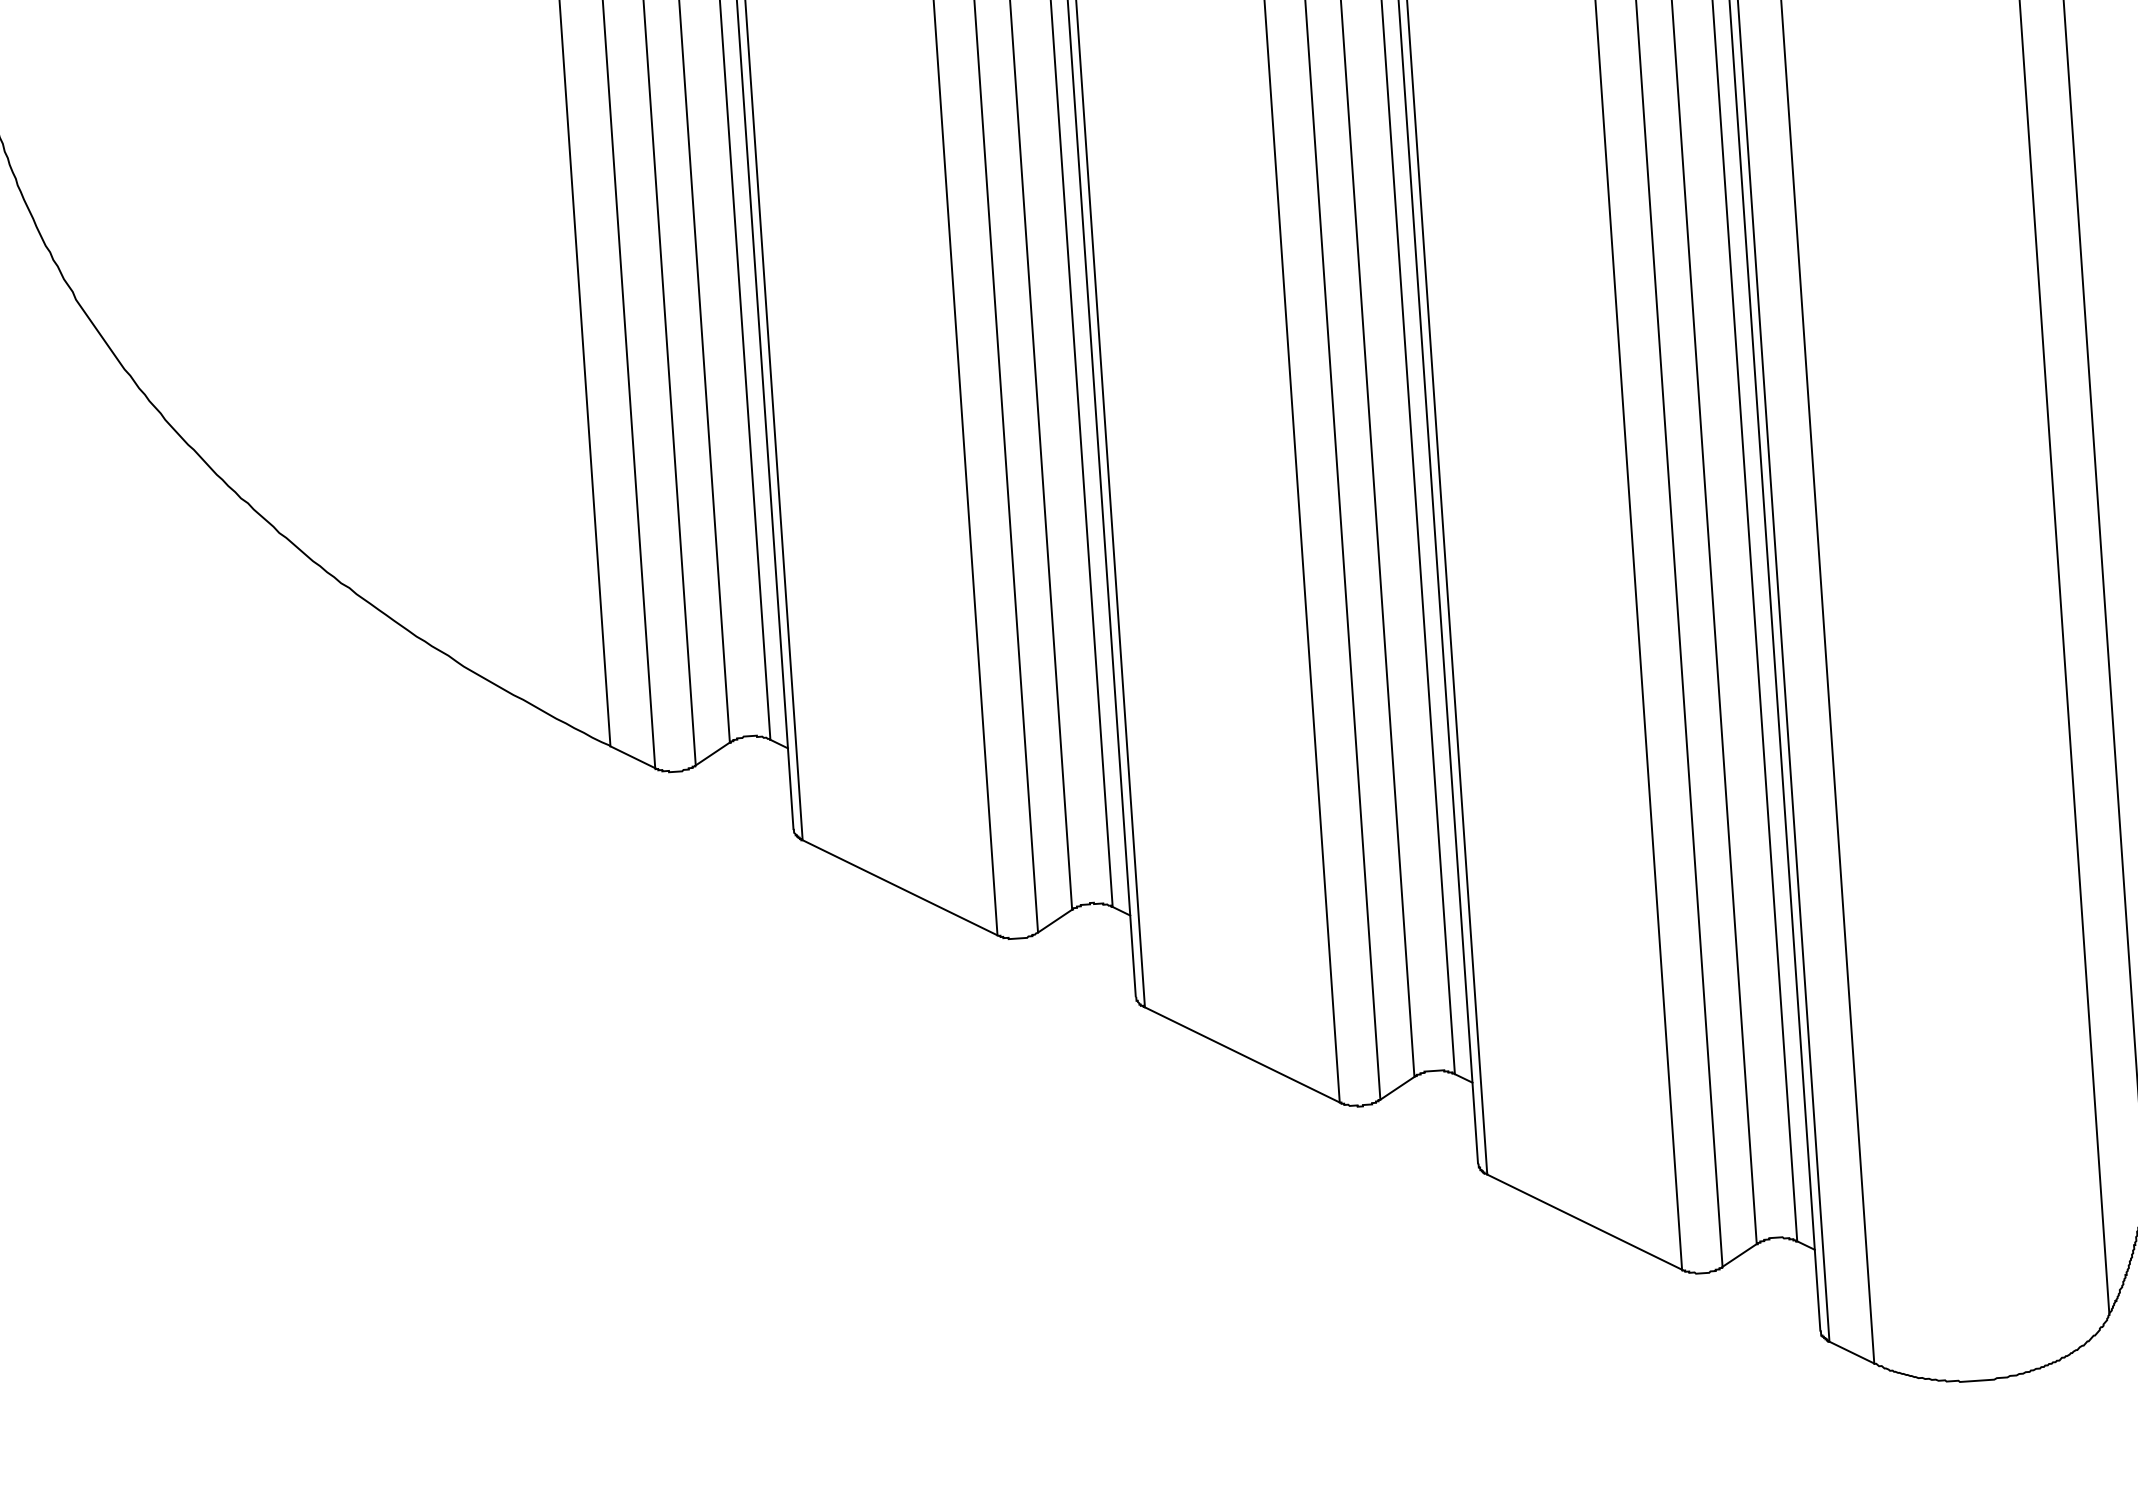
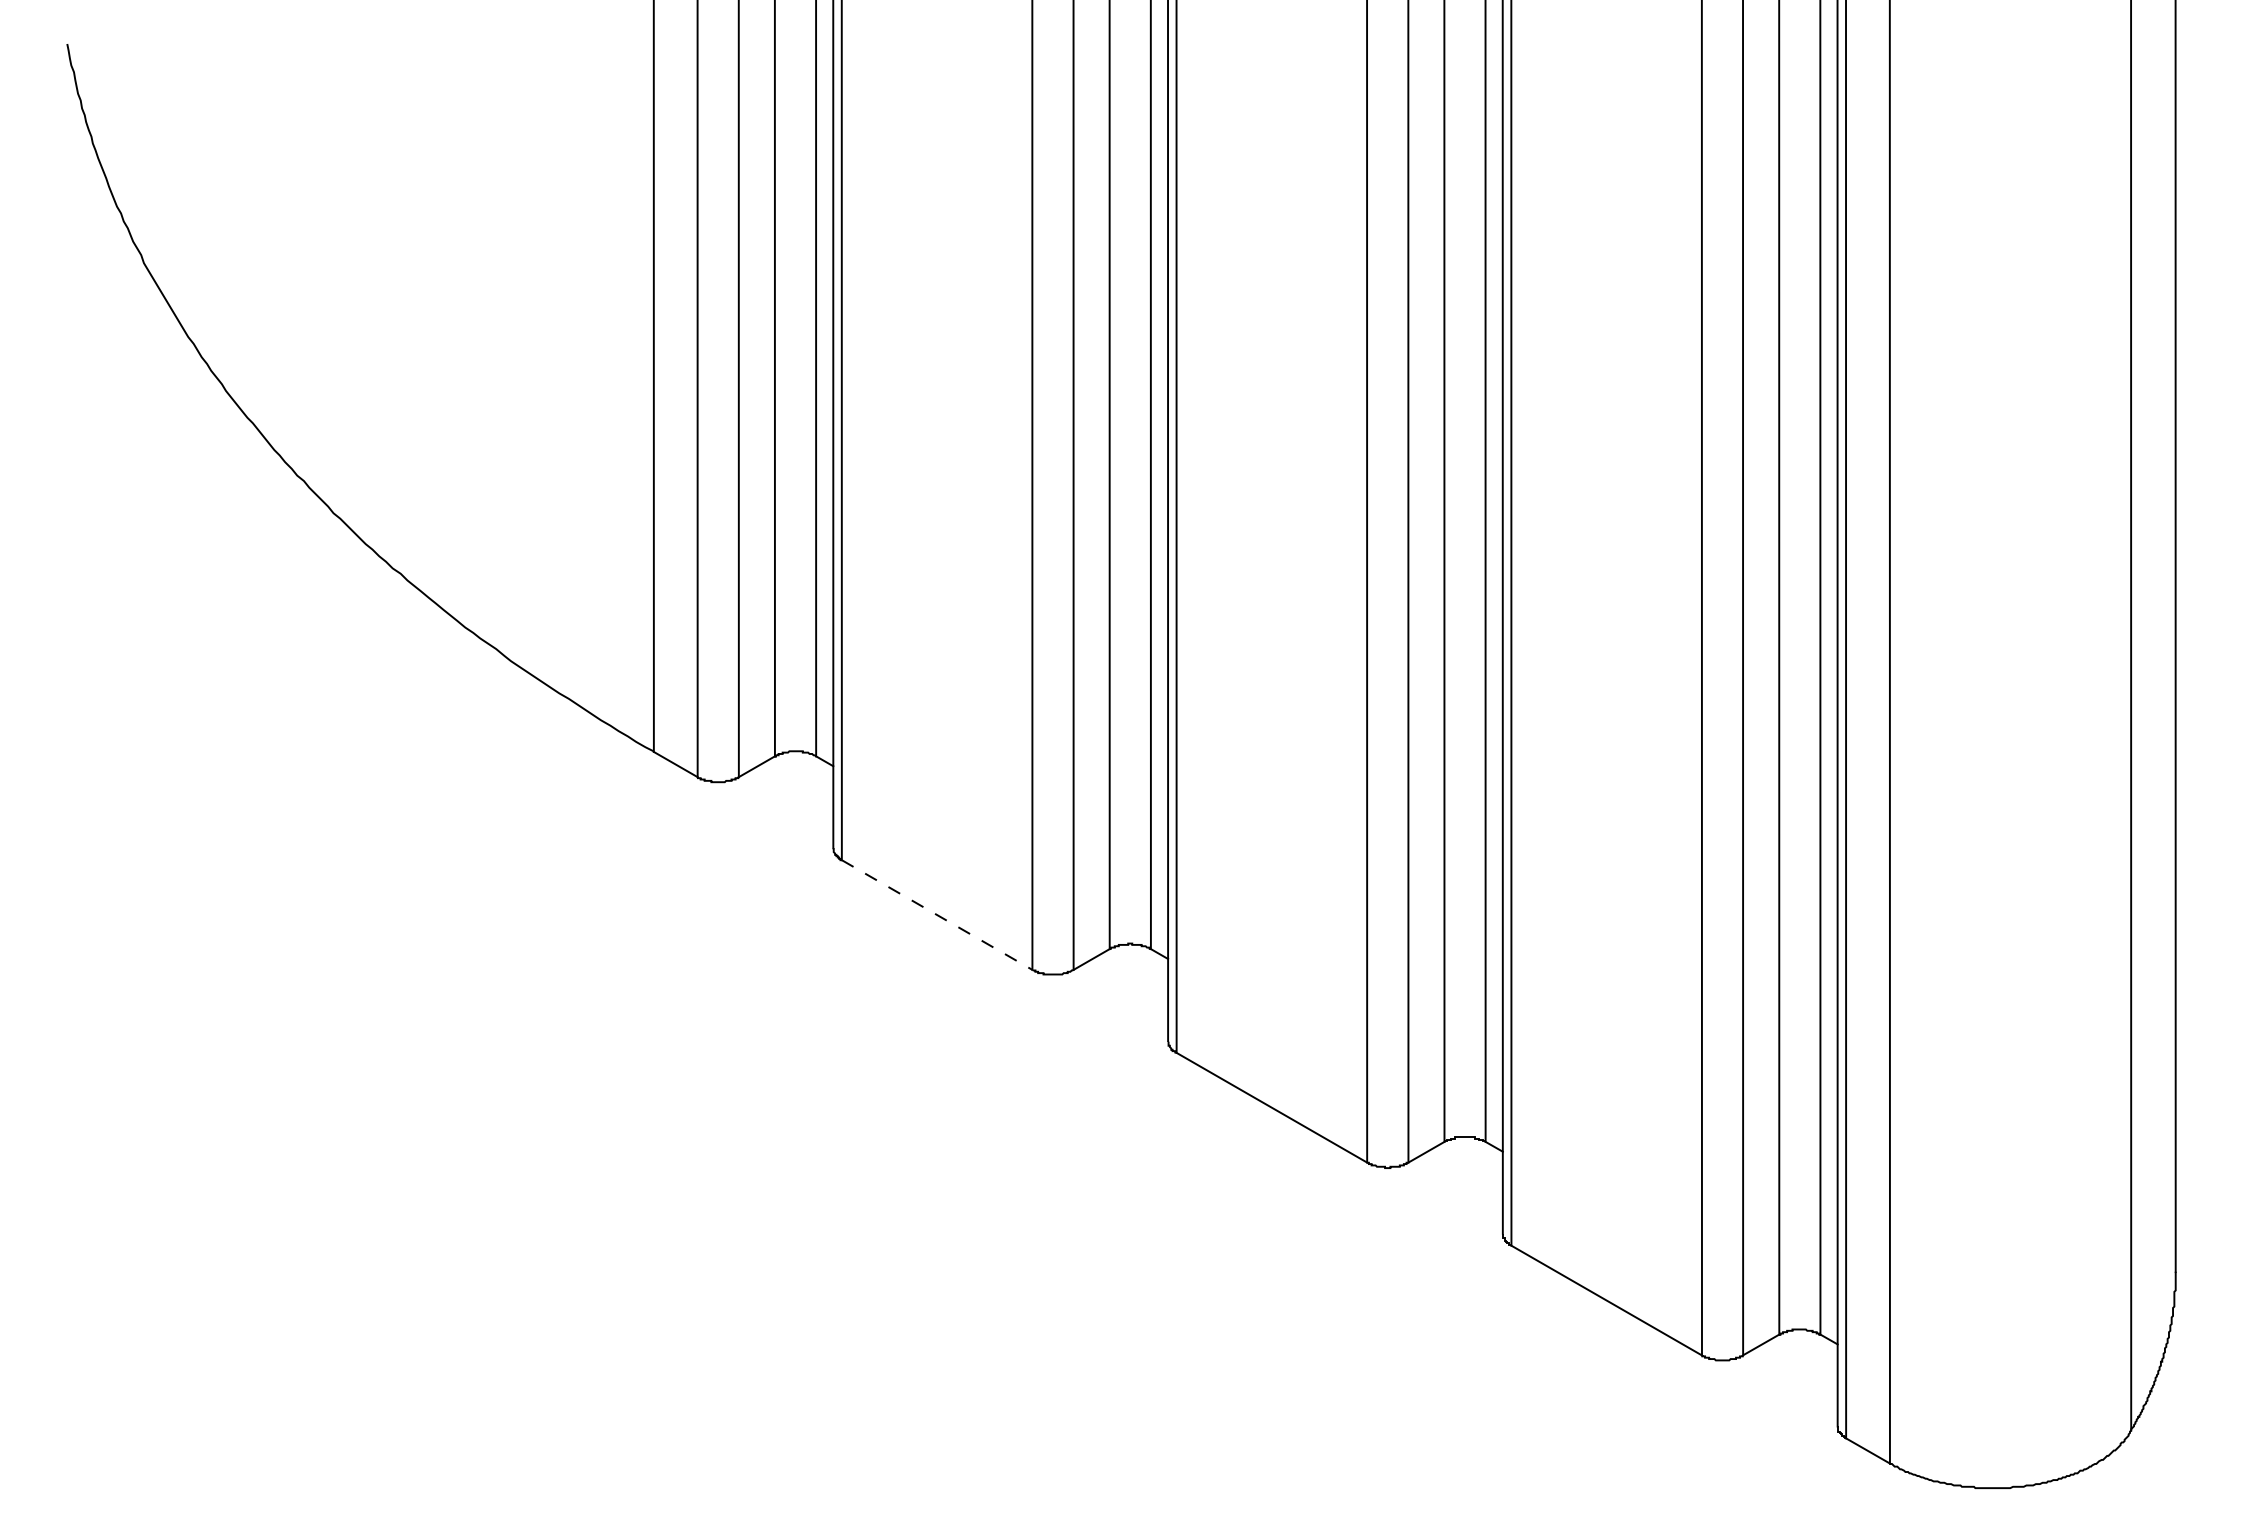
line: (900, 888) -> (937, 915), solid -> dashed

